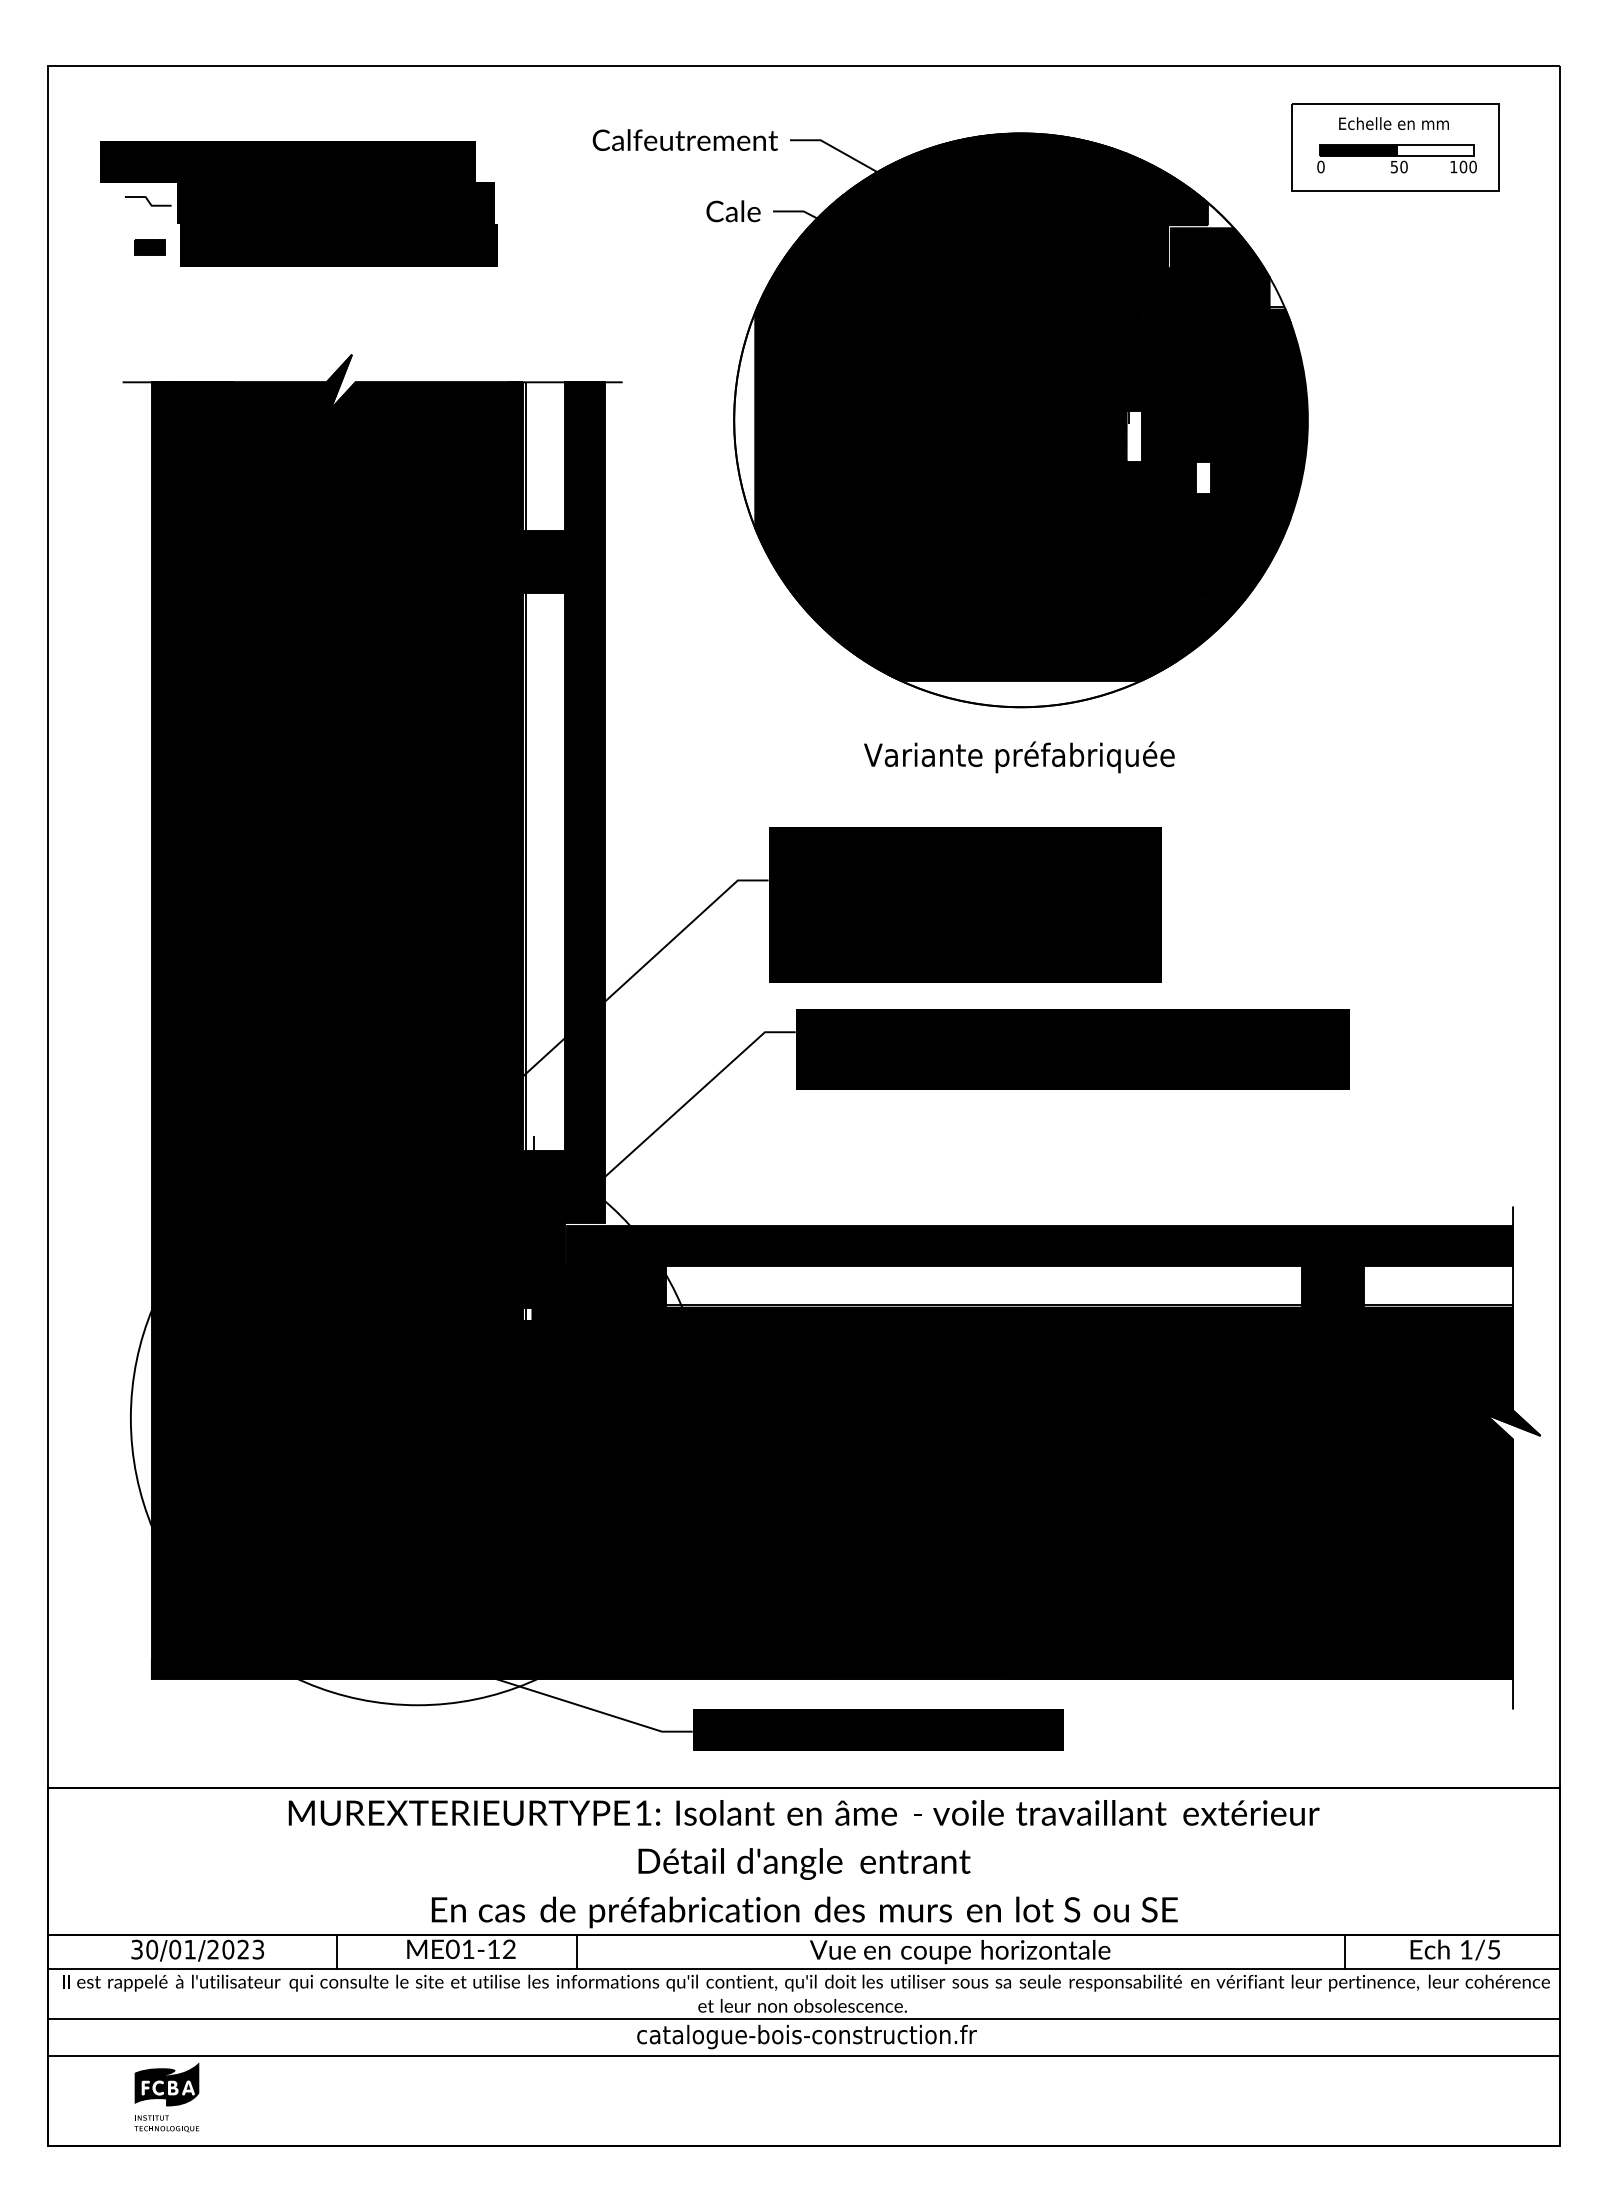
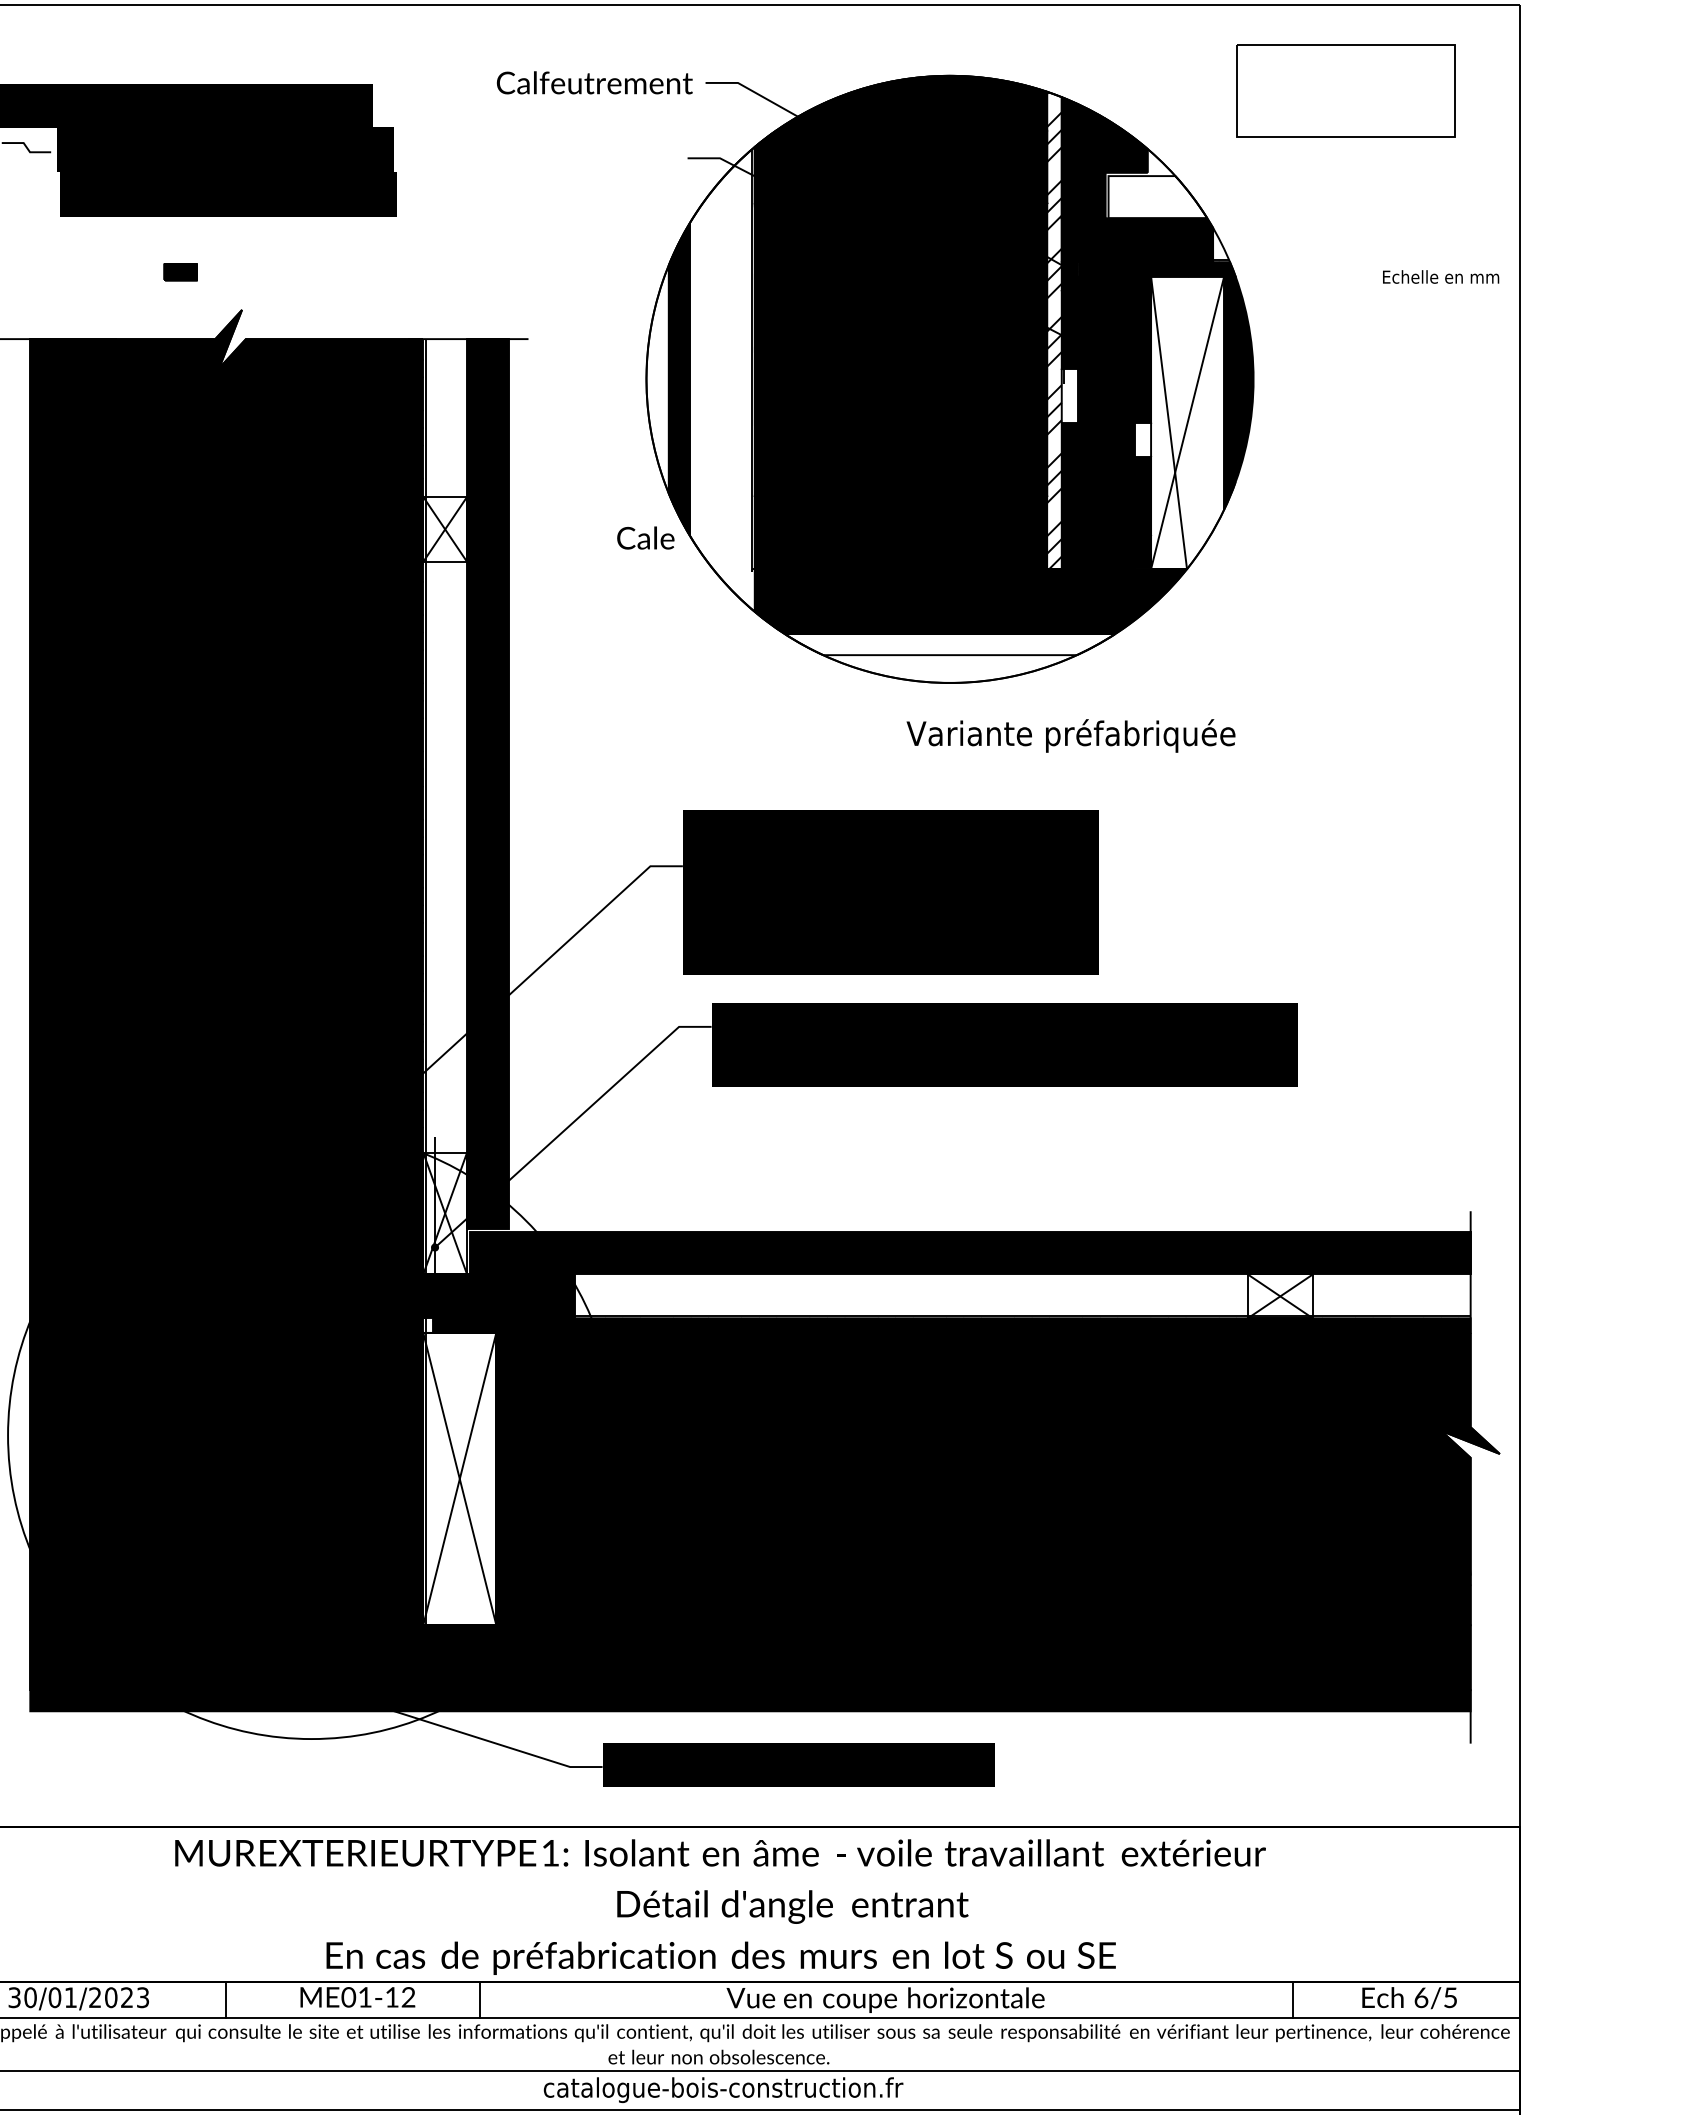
text: (1393, 123) -> (1440, 276), moved
part: (1396, 158) -> (1347, 102), removed
text: (733, 211) -> (645, 538), moved
part: (149, 247) -> (180, 272), moved
fill: (1217, 248) -> (1157, 197), removed
fill: (1119, 373) -> (1054, 329), removed
fill: (805, 420) -> (721, 379), removed
fill: (1245, 461) -> (1187, 422), removed
fill: (543, 561) -> (444, 528), removed
fill: (1020, 670) -> (949, 644), removed
text: (1019, 757) -> (1071, 736), moved
fill: (543, 1208) -> (444, 1213), removed
fill: (1332, 1286) -> (1279, 1295), removed
fill: (557, 1459) -> (459, 1479), removed
text: (804, 1863) -> (792, 1906), moved
text: (1466, 1949) -> (1421, 1997), 1/5 -> 6/5

